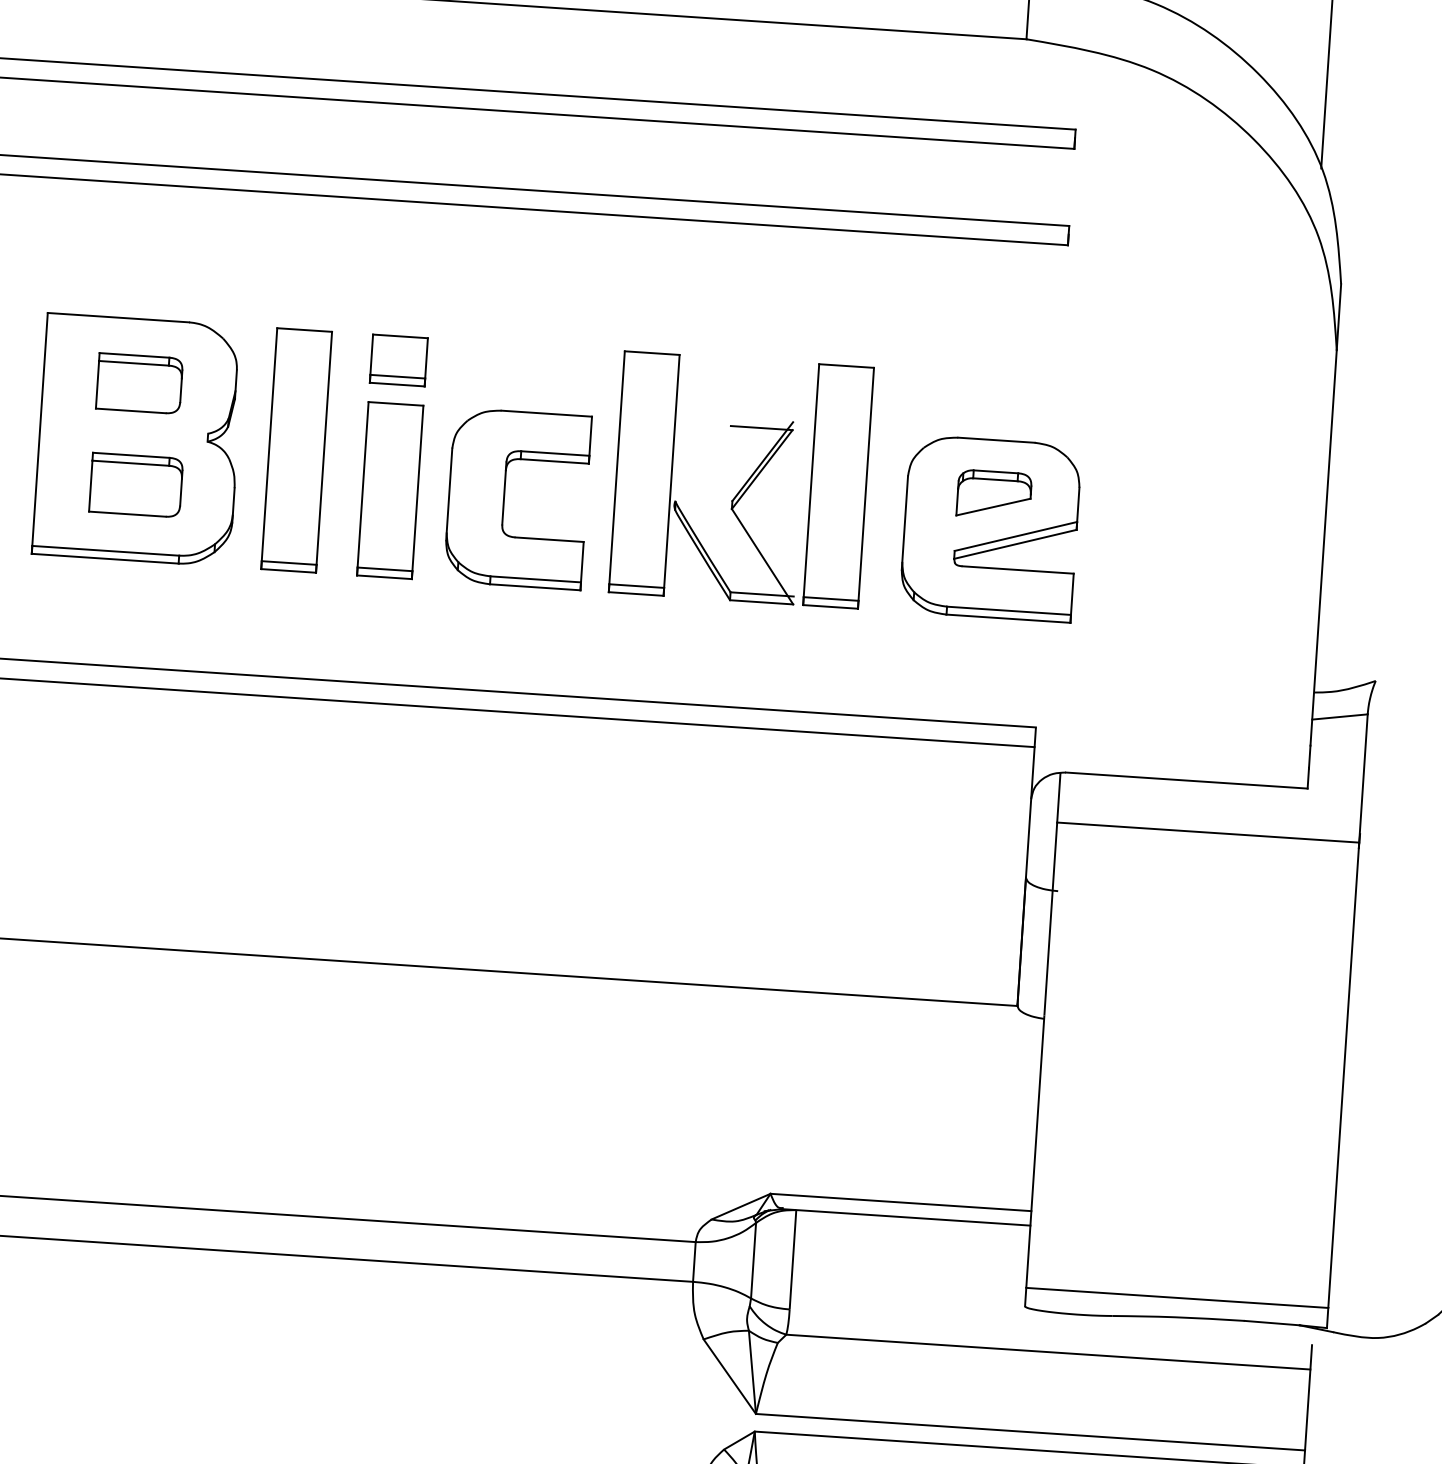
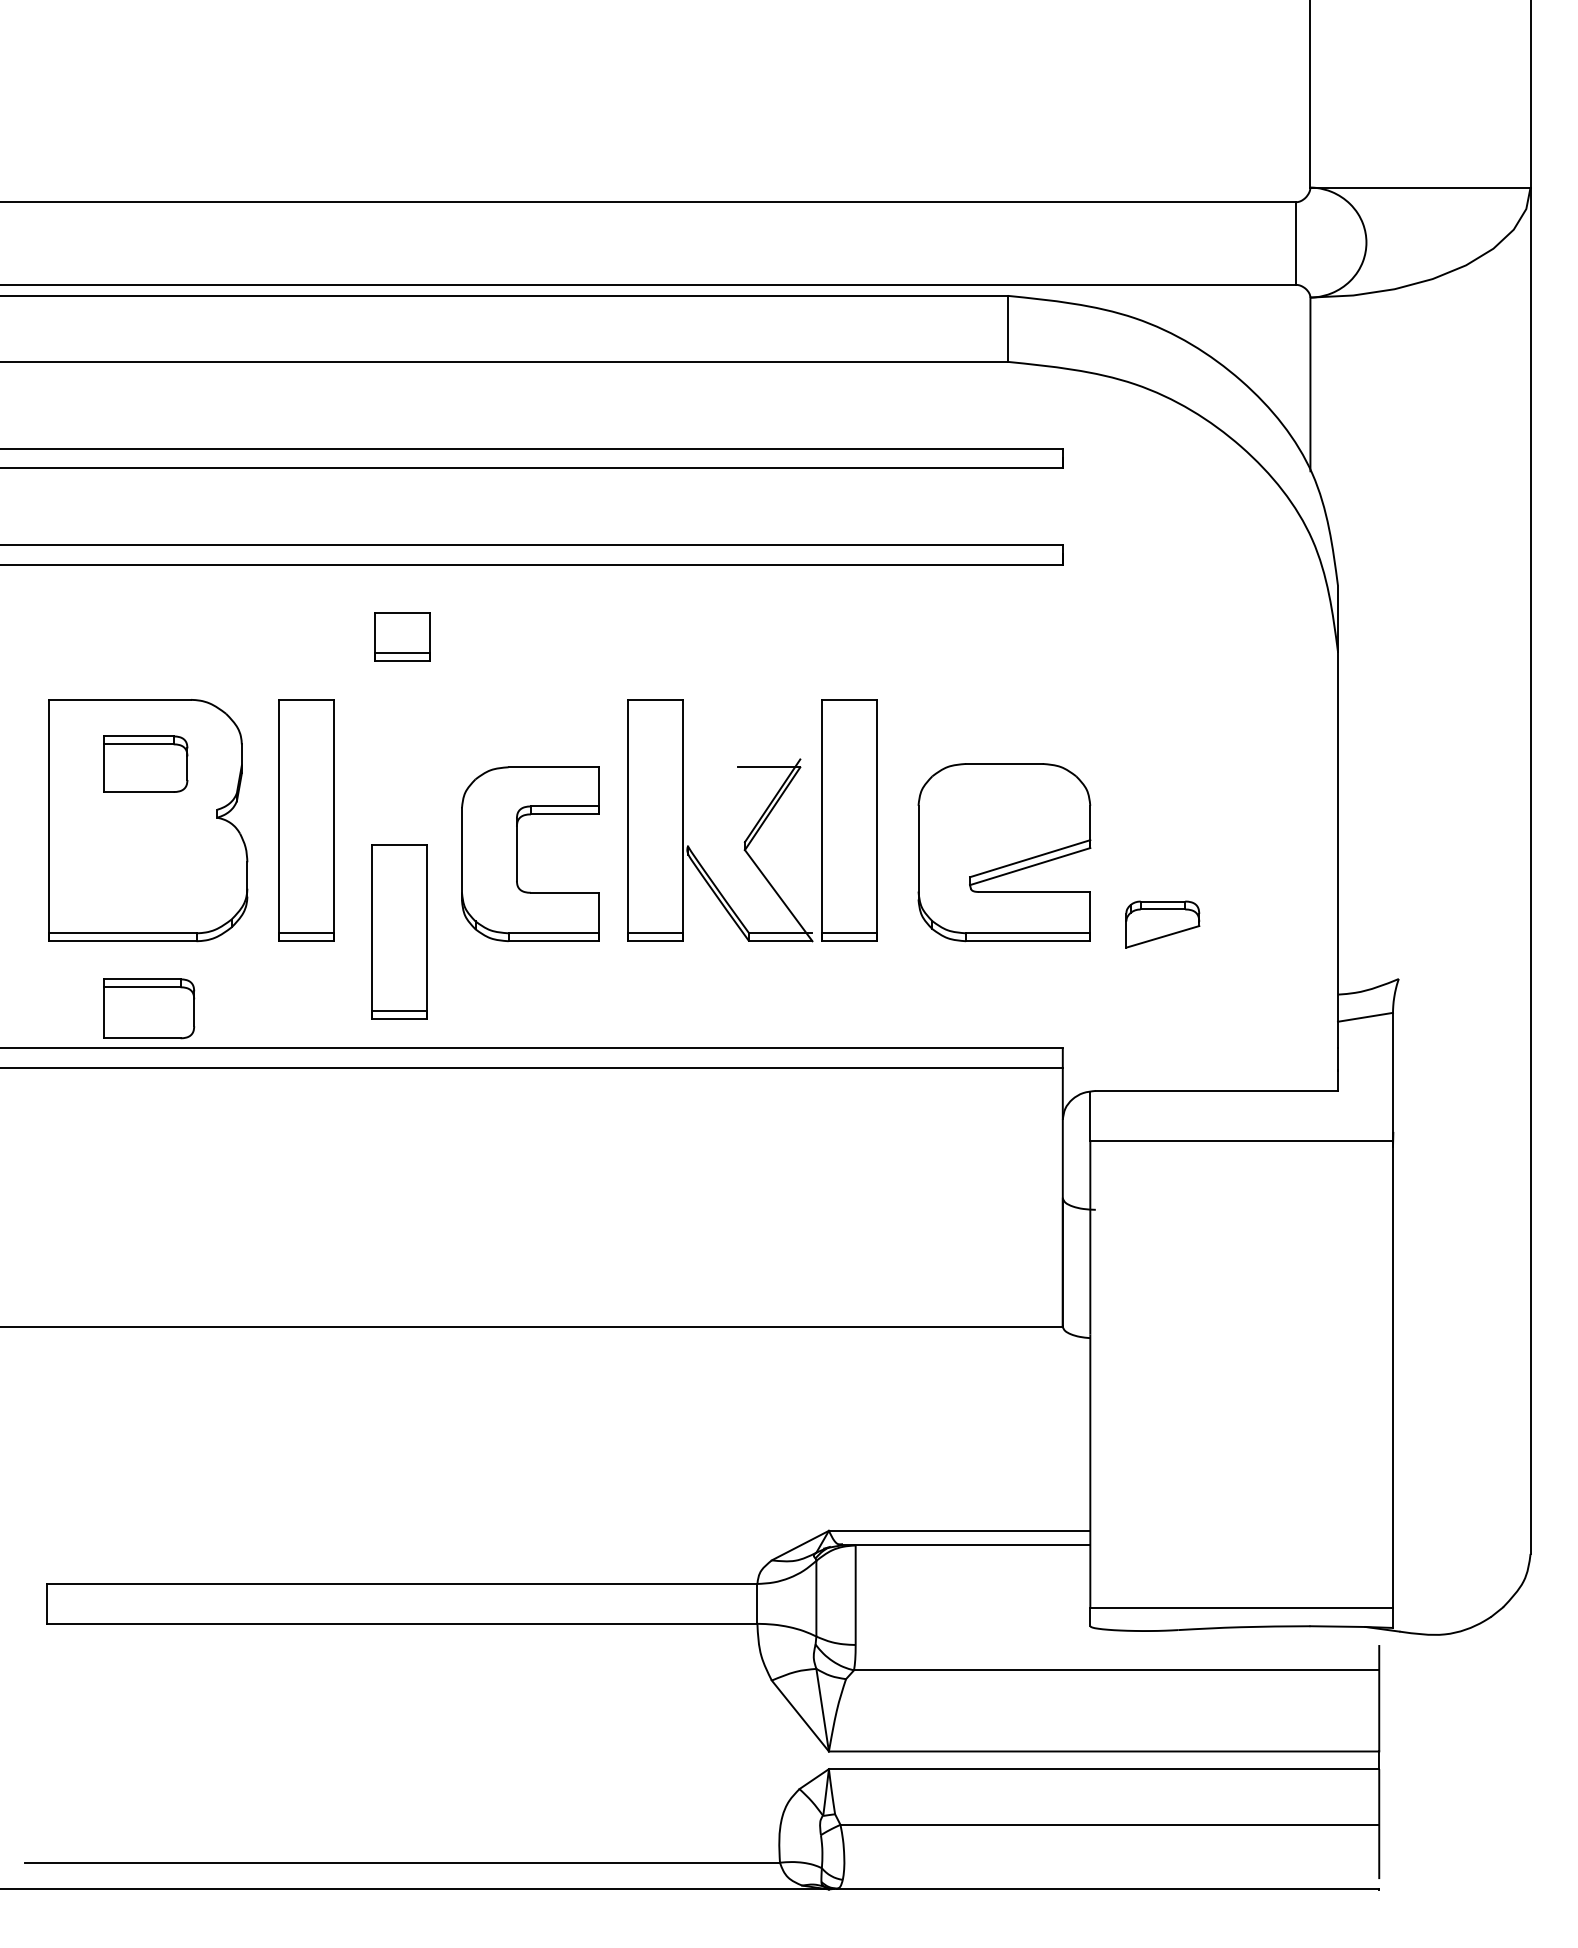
part: (398, 359) -> (402, 636), moved
part: (136, 484) -> (149, 1008), moved
part: (389, 489) -> (399, 931), moved
part: (993, 494) -> (1162, 924), moved

